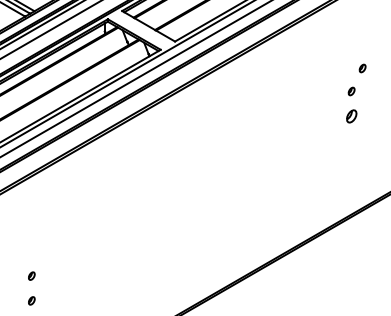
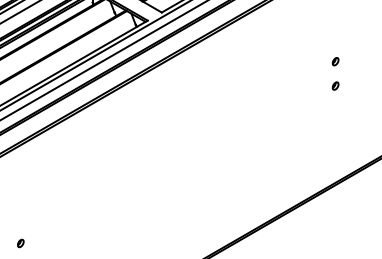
part: (362, 68) -> (346, 39), removed
part: (351, 115) -> (335, 85), size x0.62

